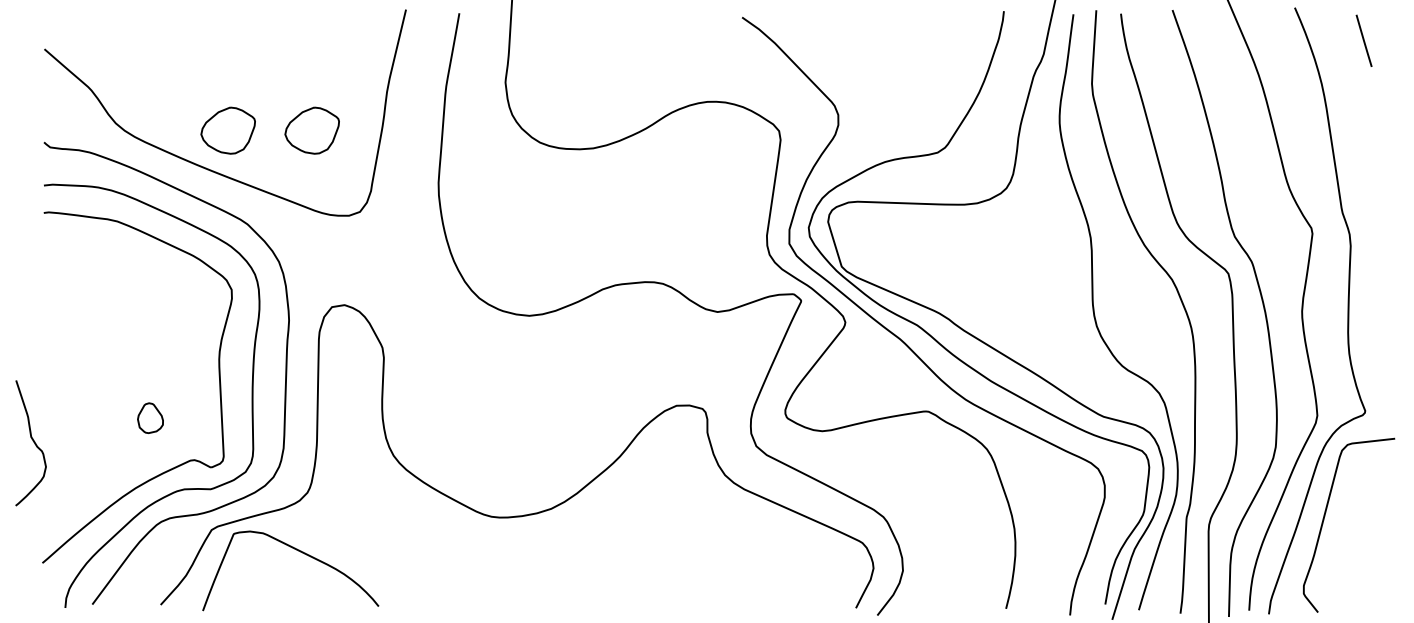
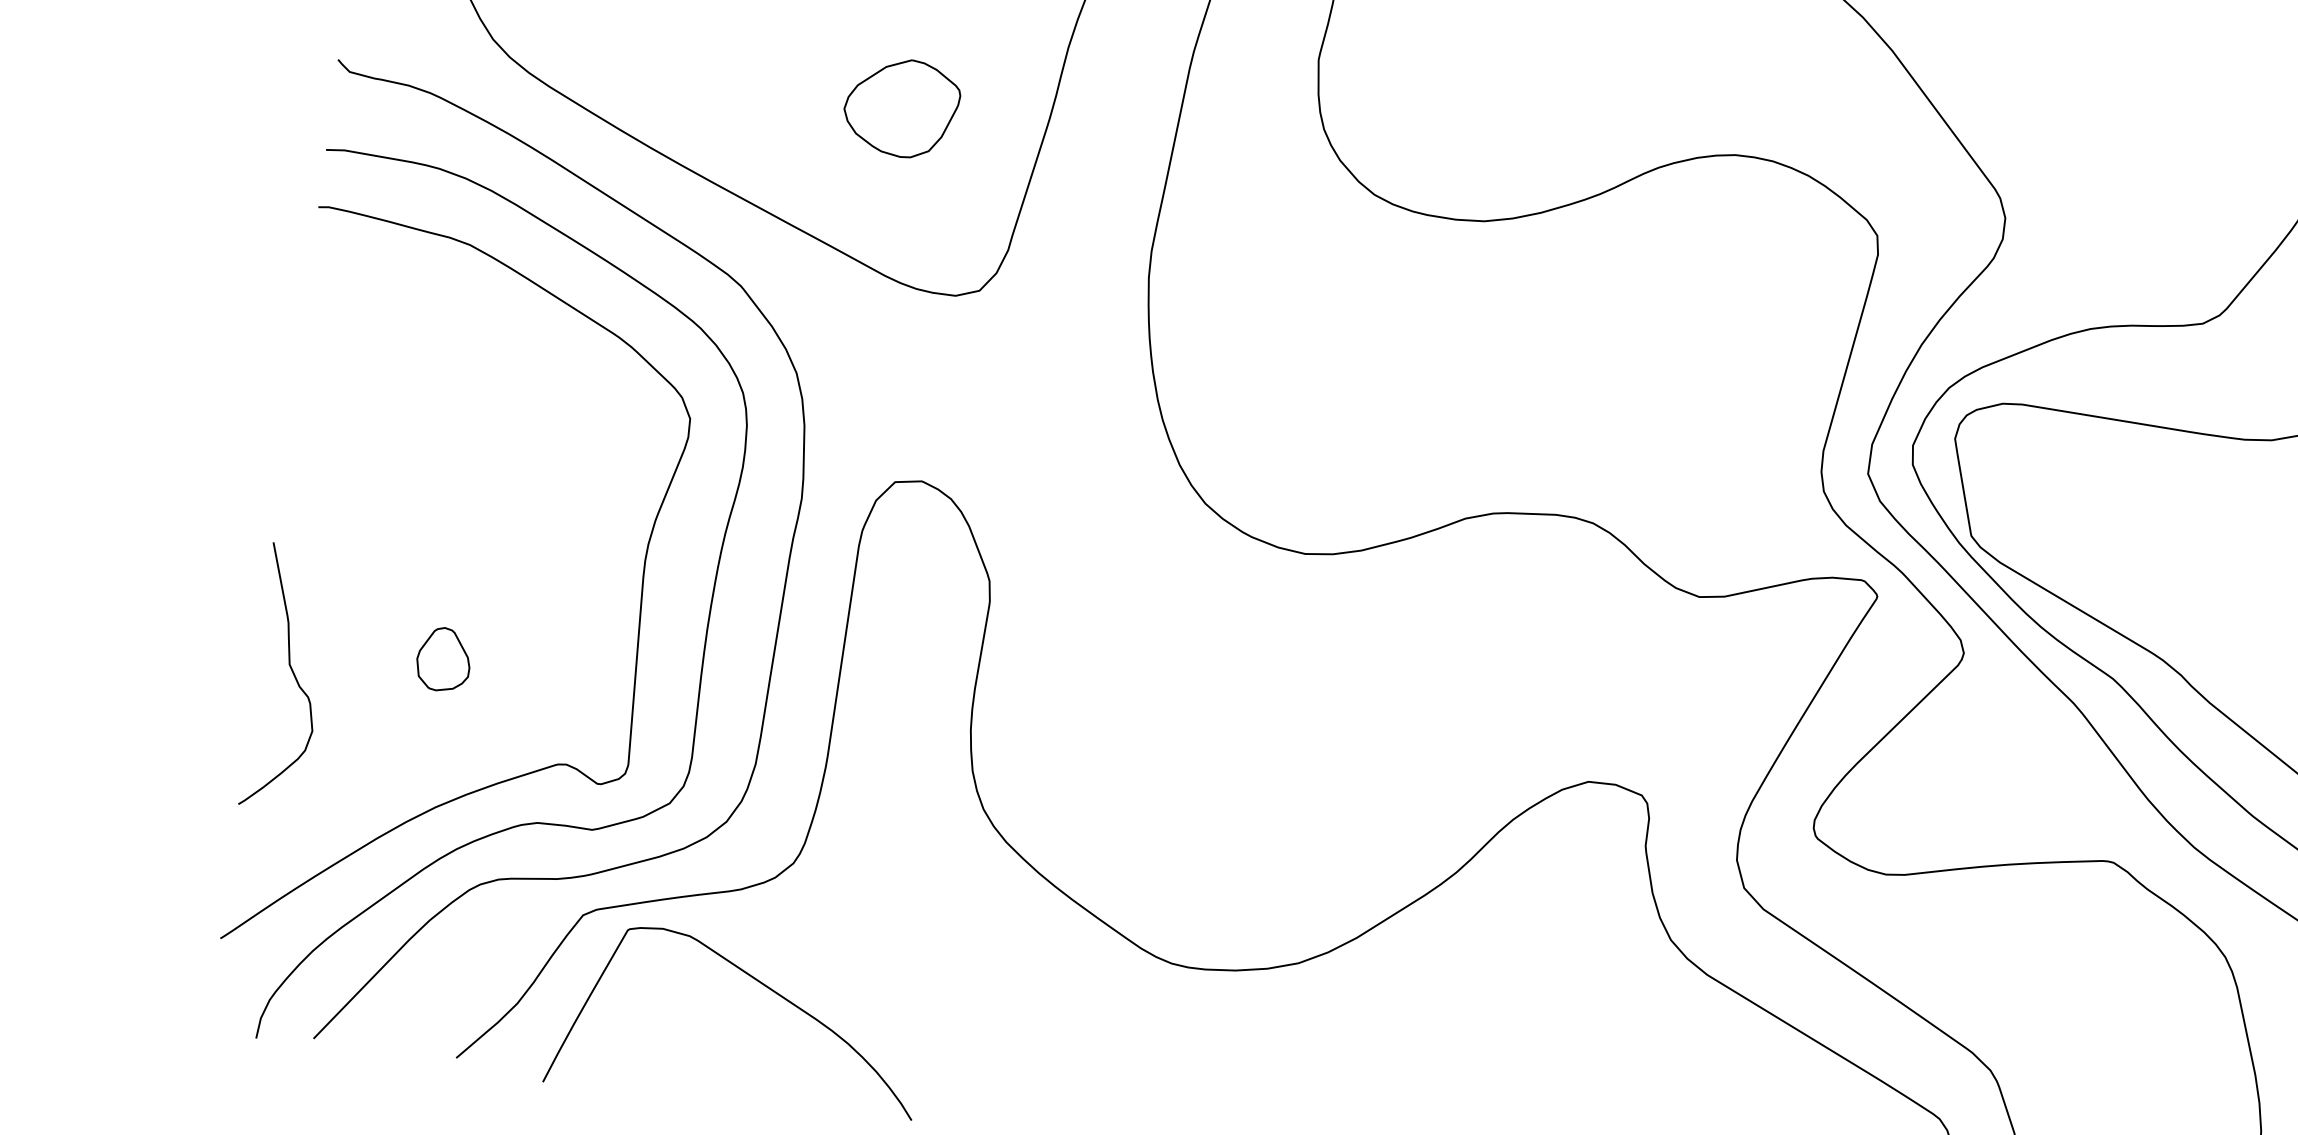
part: (227, 130) -> (724, 84), removed
part: (150, 417) -> (444, 658), moved
curve: (32, 441) -> (291, 674), moved

